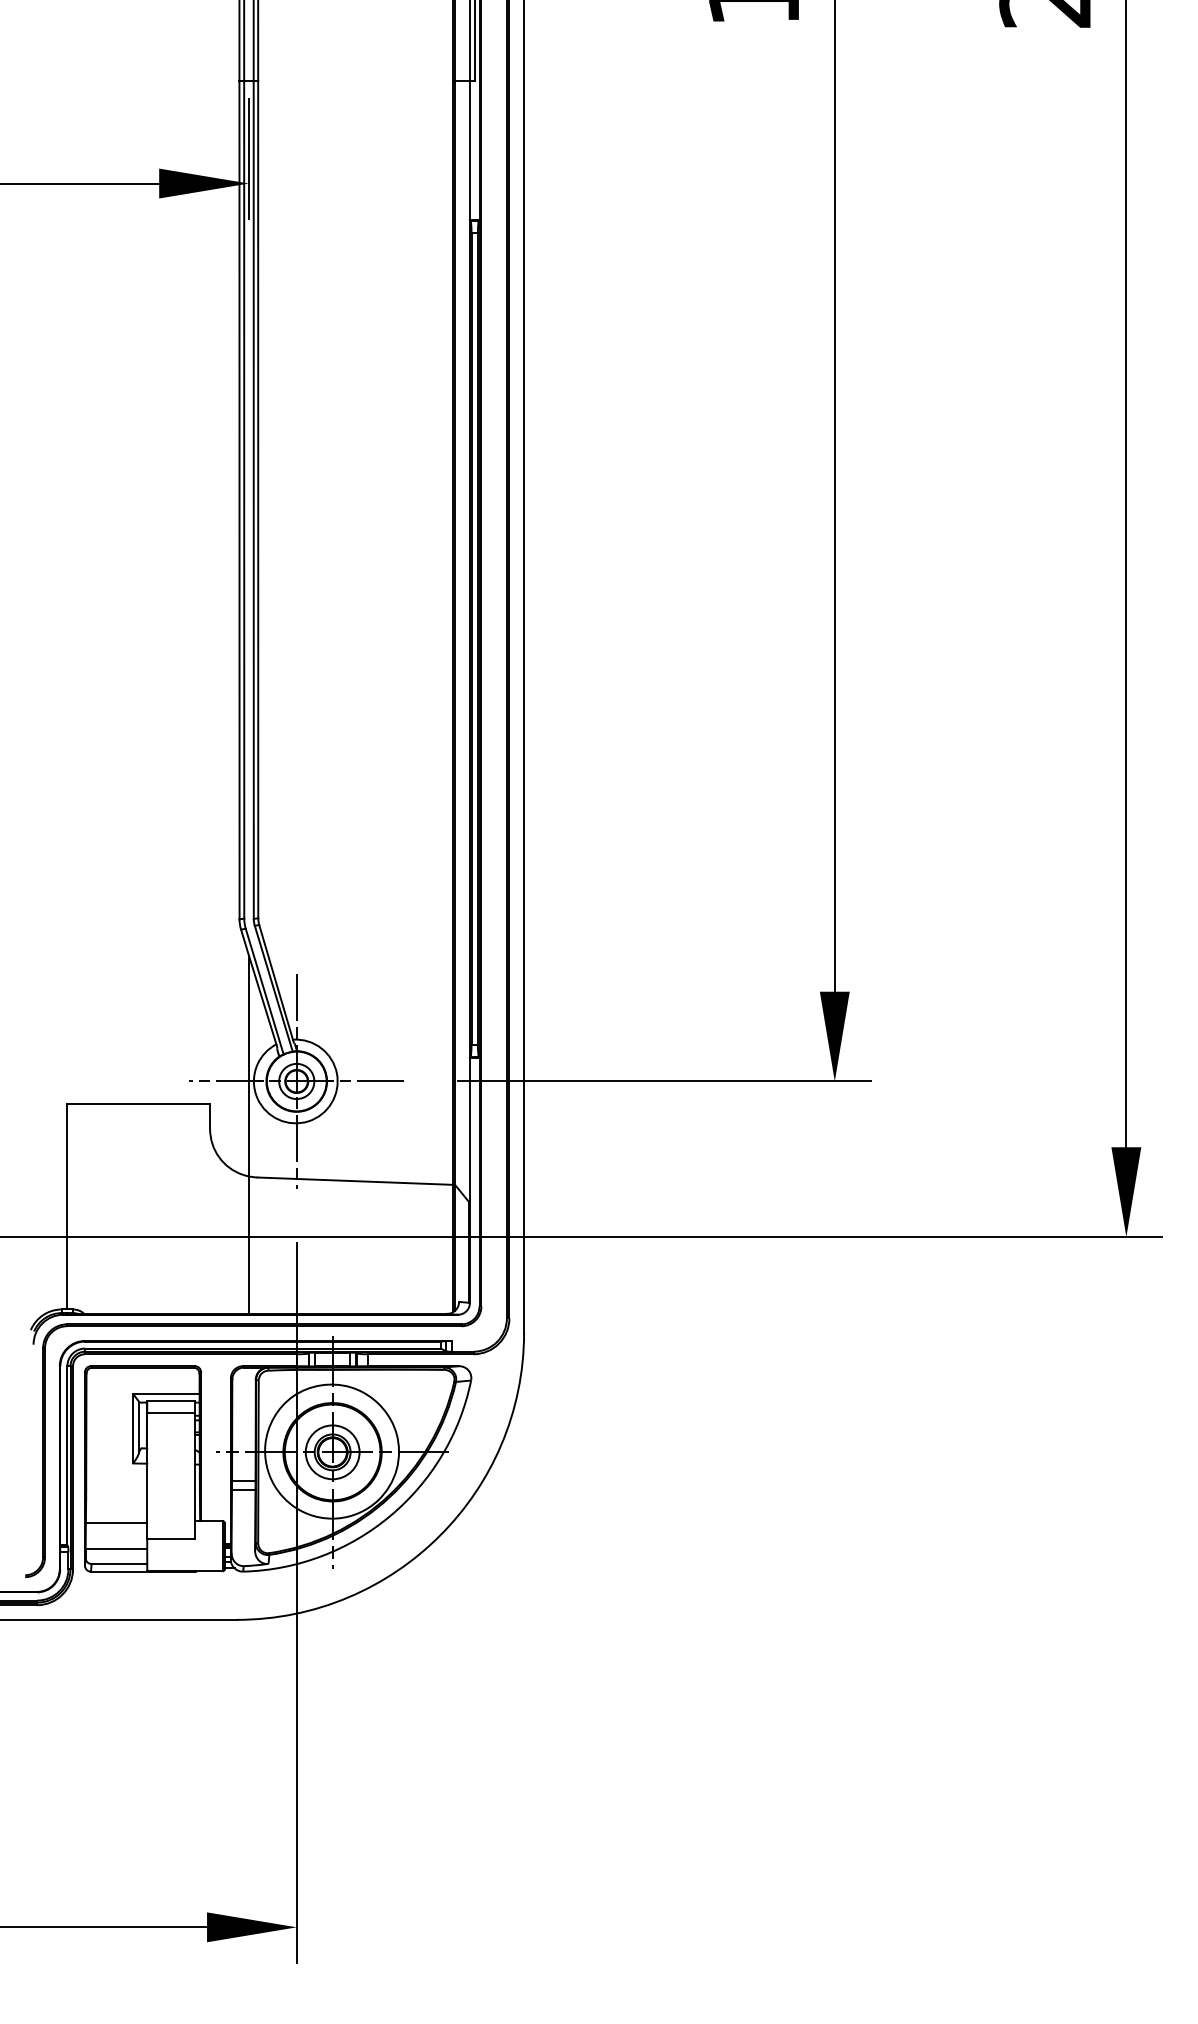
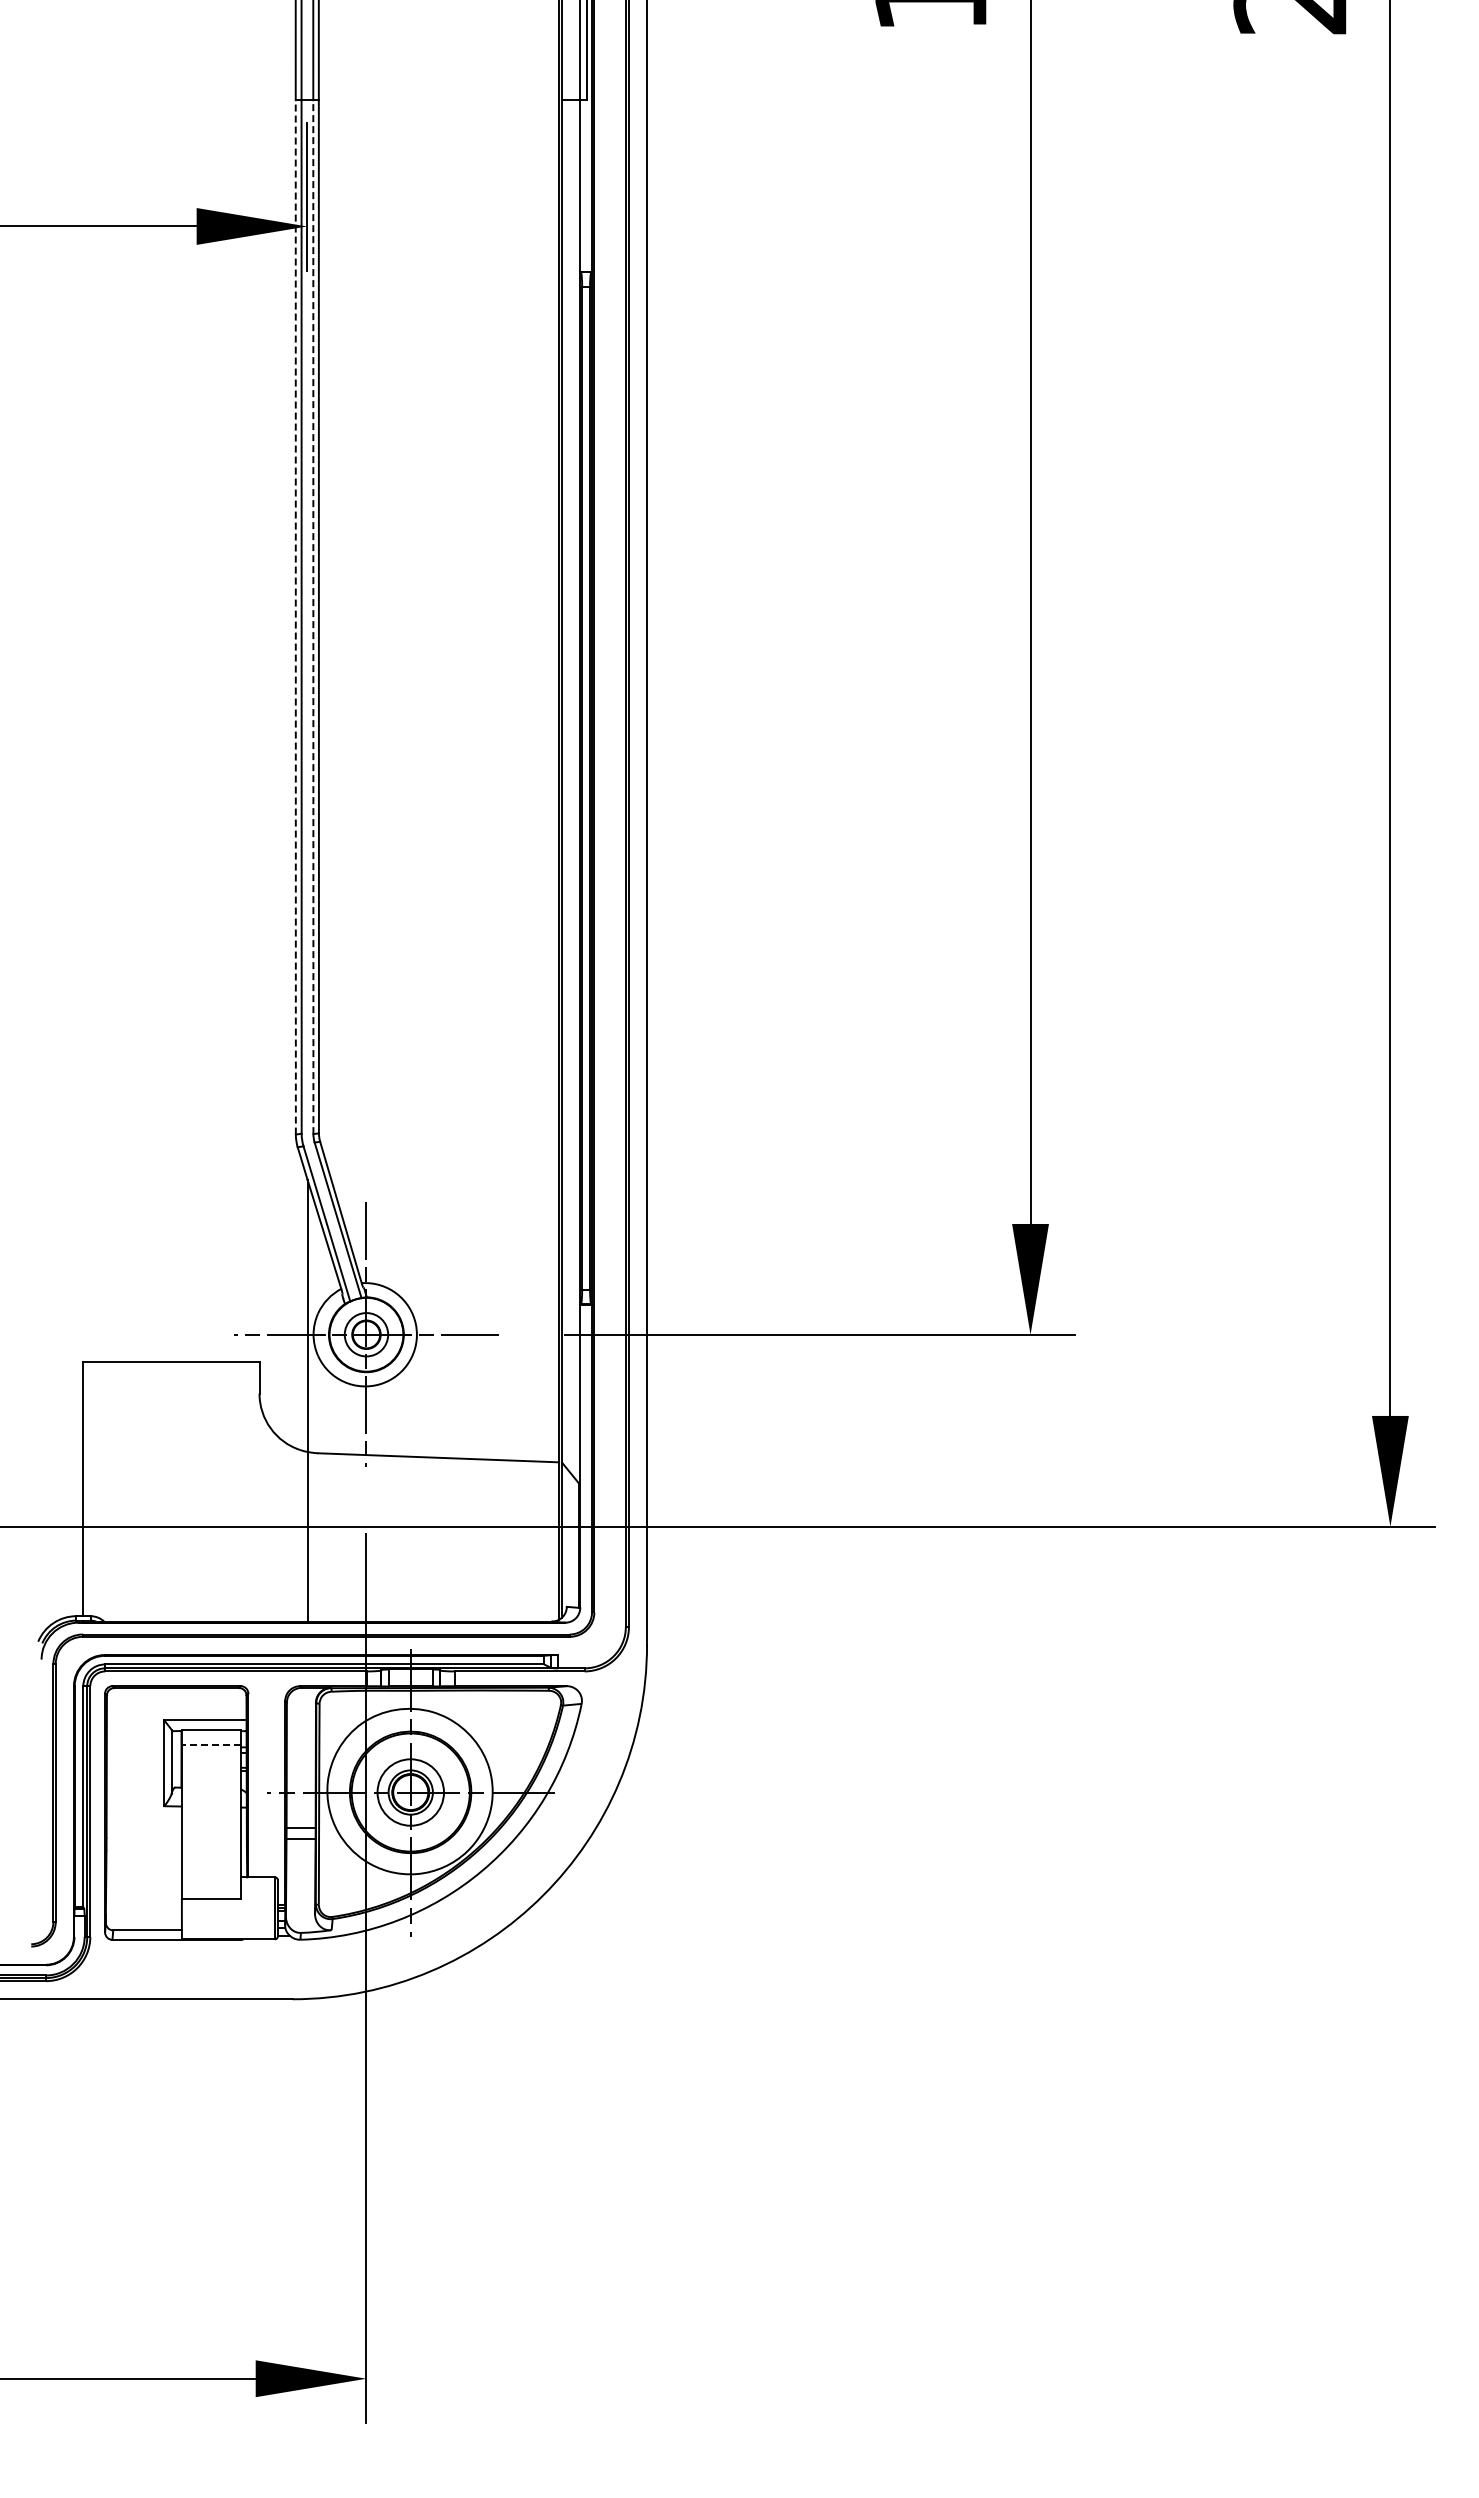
line: (239, 499) -> (295, 616), solid -> dashed
line: (253, 500) -> (313, 617), solid -> dashed
line: (171, 1413) -> (211, 1744), solid -> dashed
line: (116, 1523) -> (143, 1880), removed
line: (116, 1548) -> (143, 1911), removed

